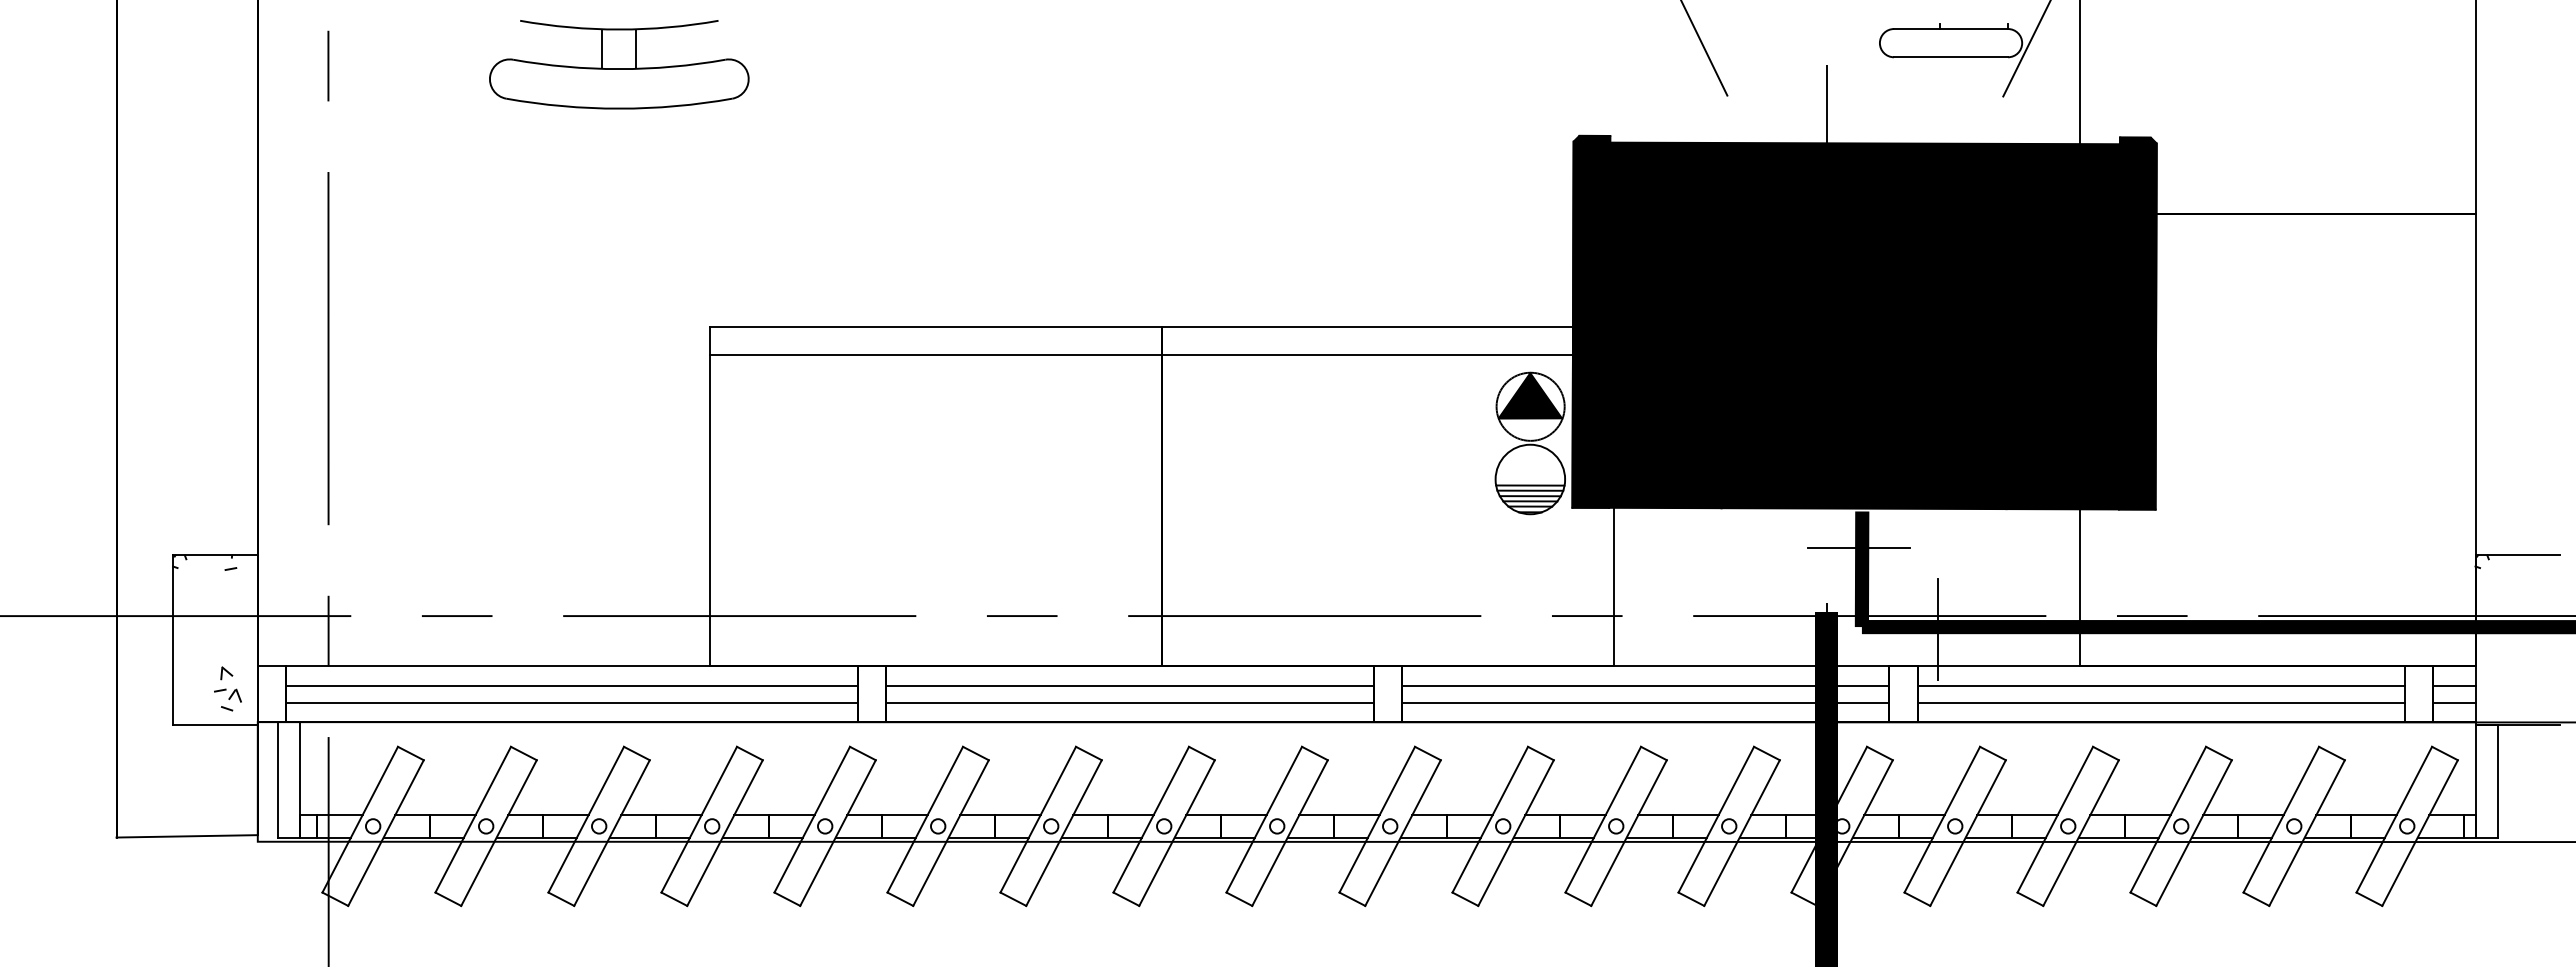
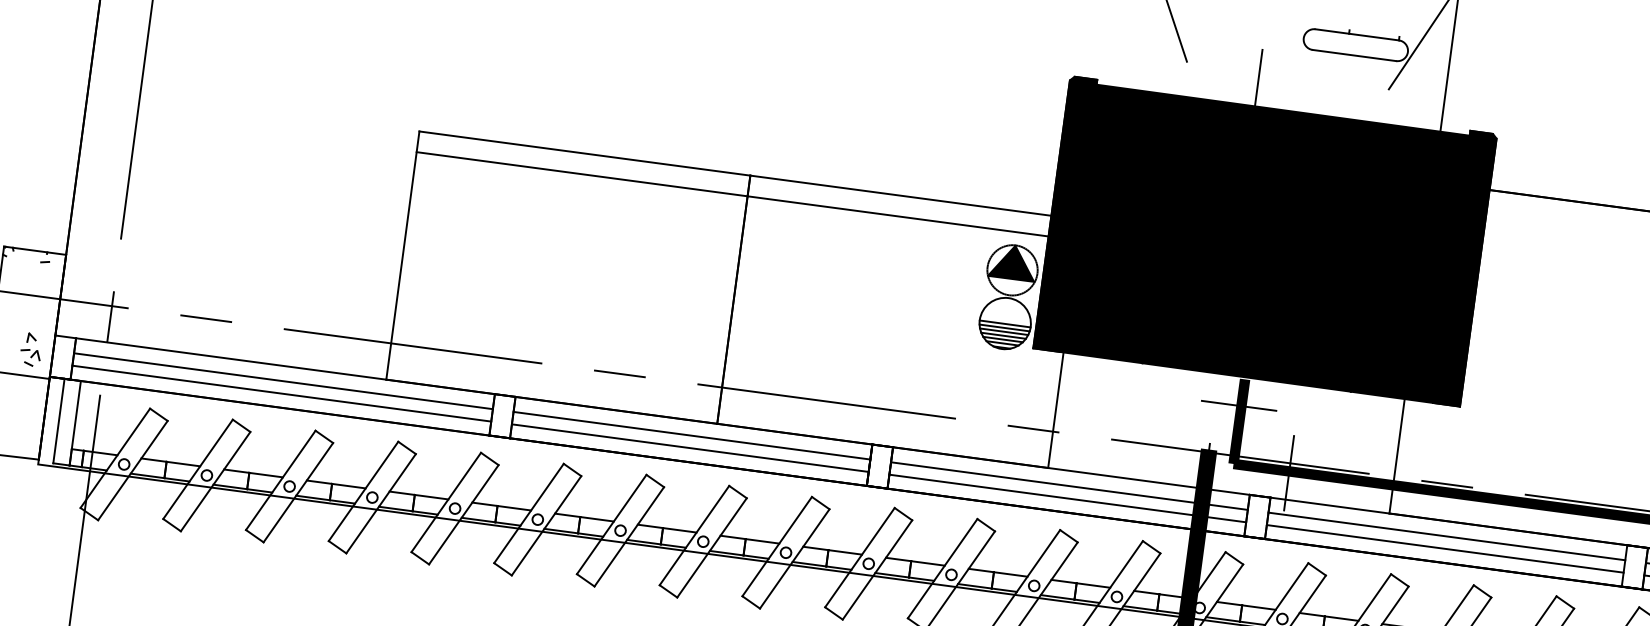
line: (1530, 479) -> (1005, 323), added

